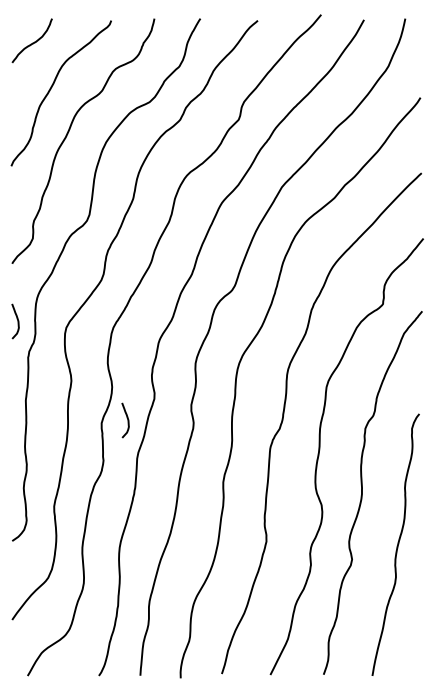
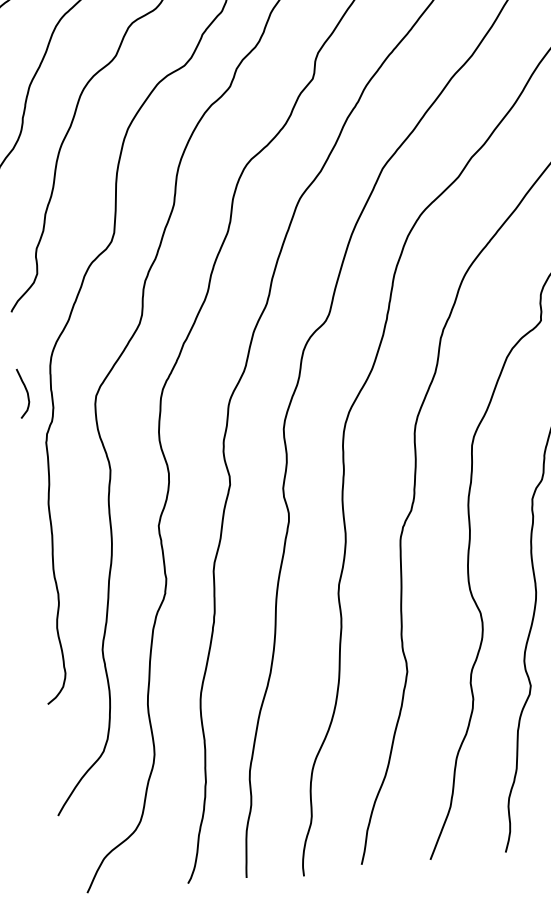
curve: (127, 420) -> (194, 518), removed

